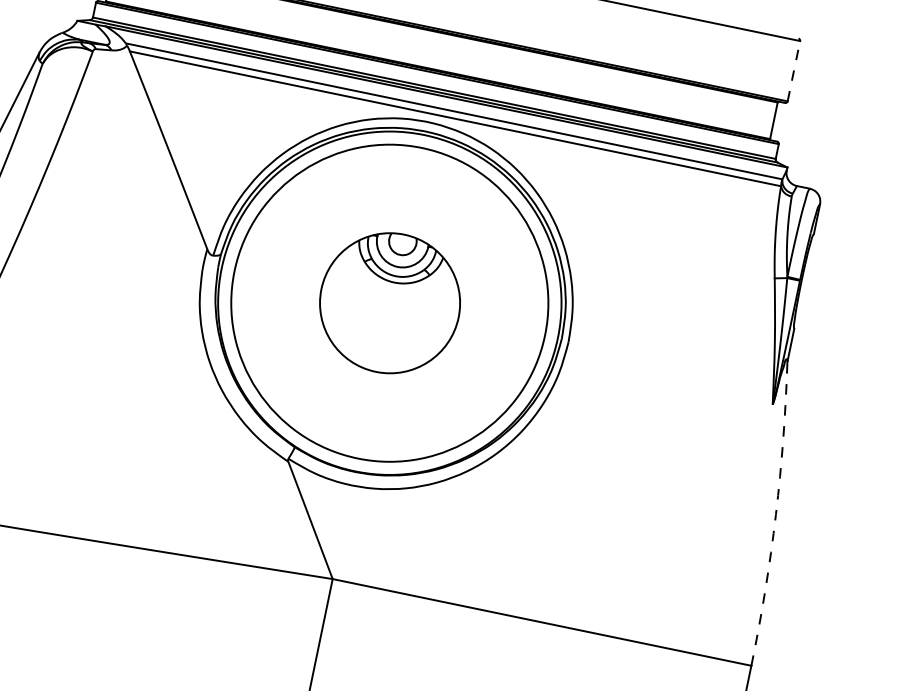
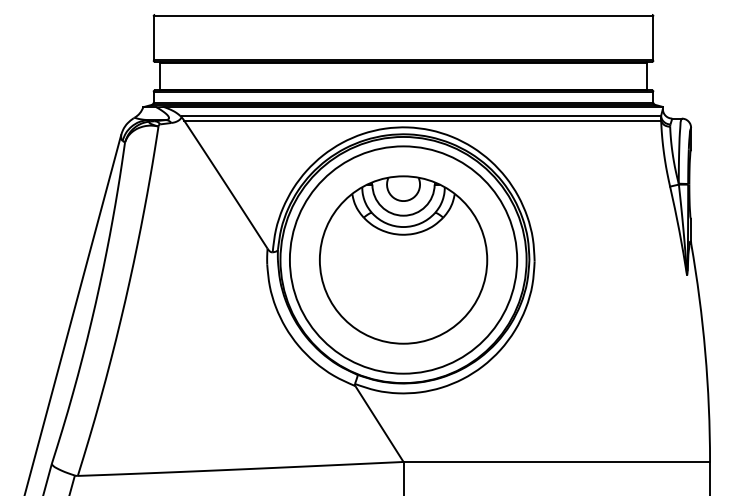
line: (794, 69) -> (653, 37), dashed -> solid
part: (389, 302) -> (403, 259), size x1.67
arc: (776, 514) -> (705, 352), dashed -> solid

